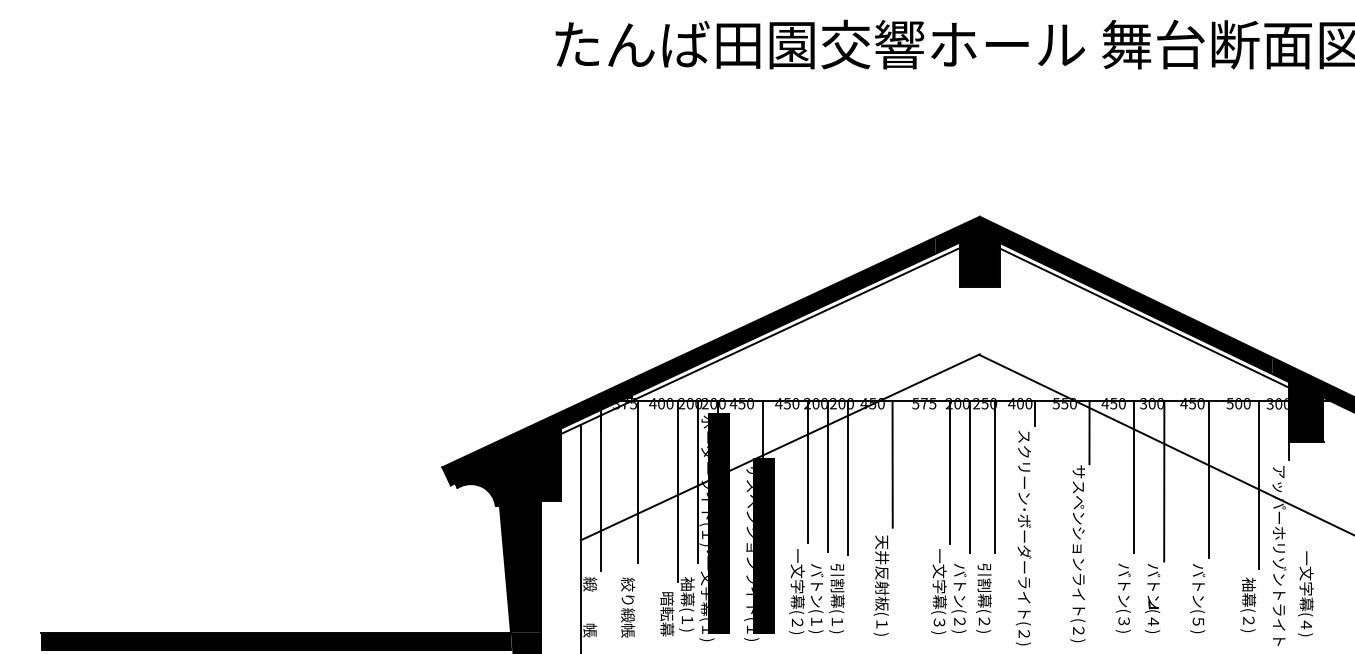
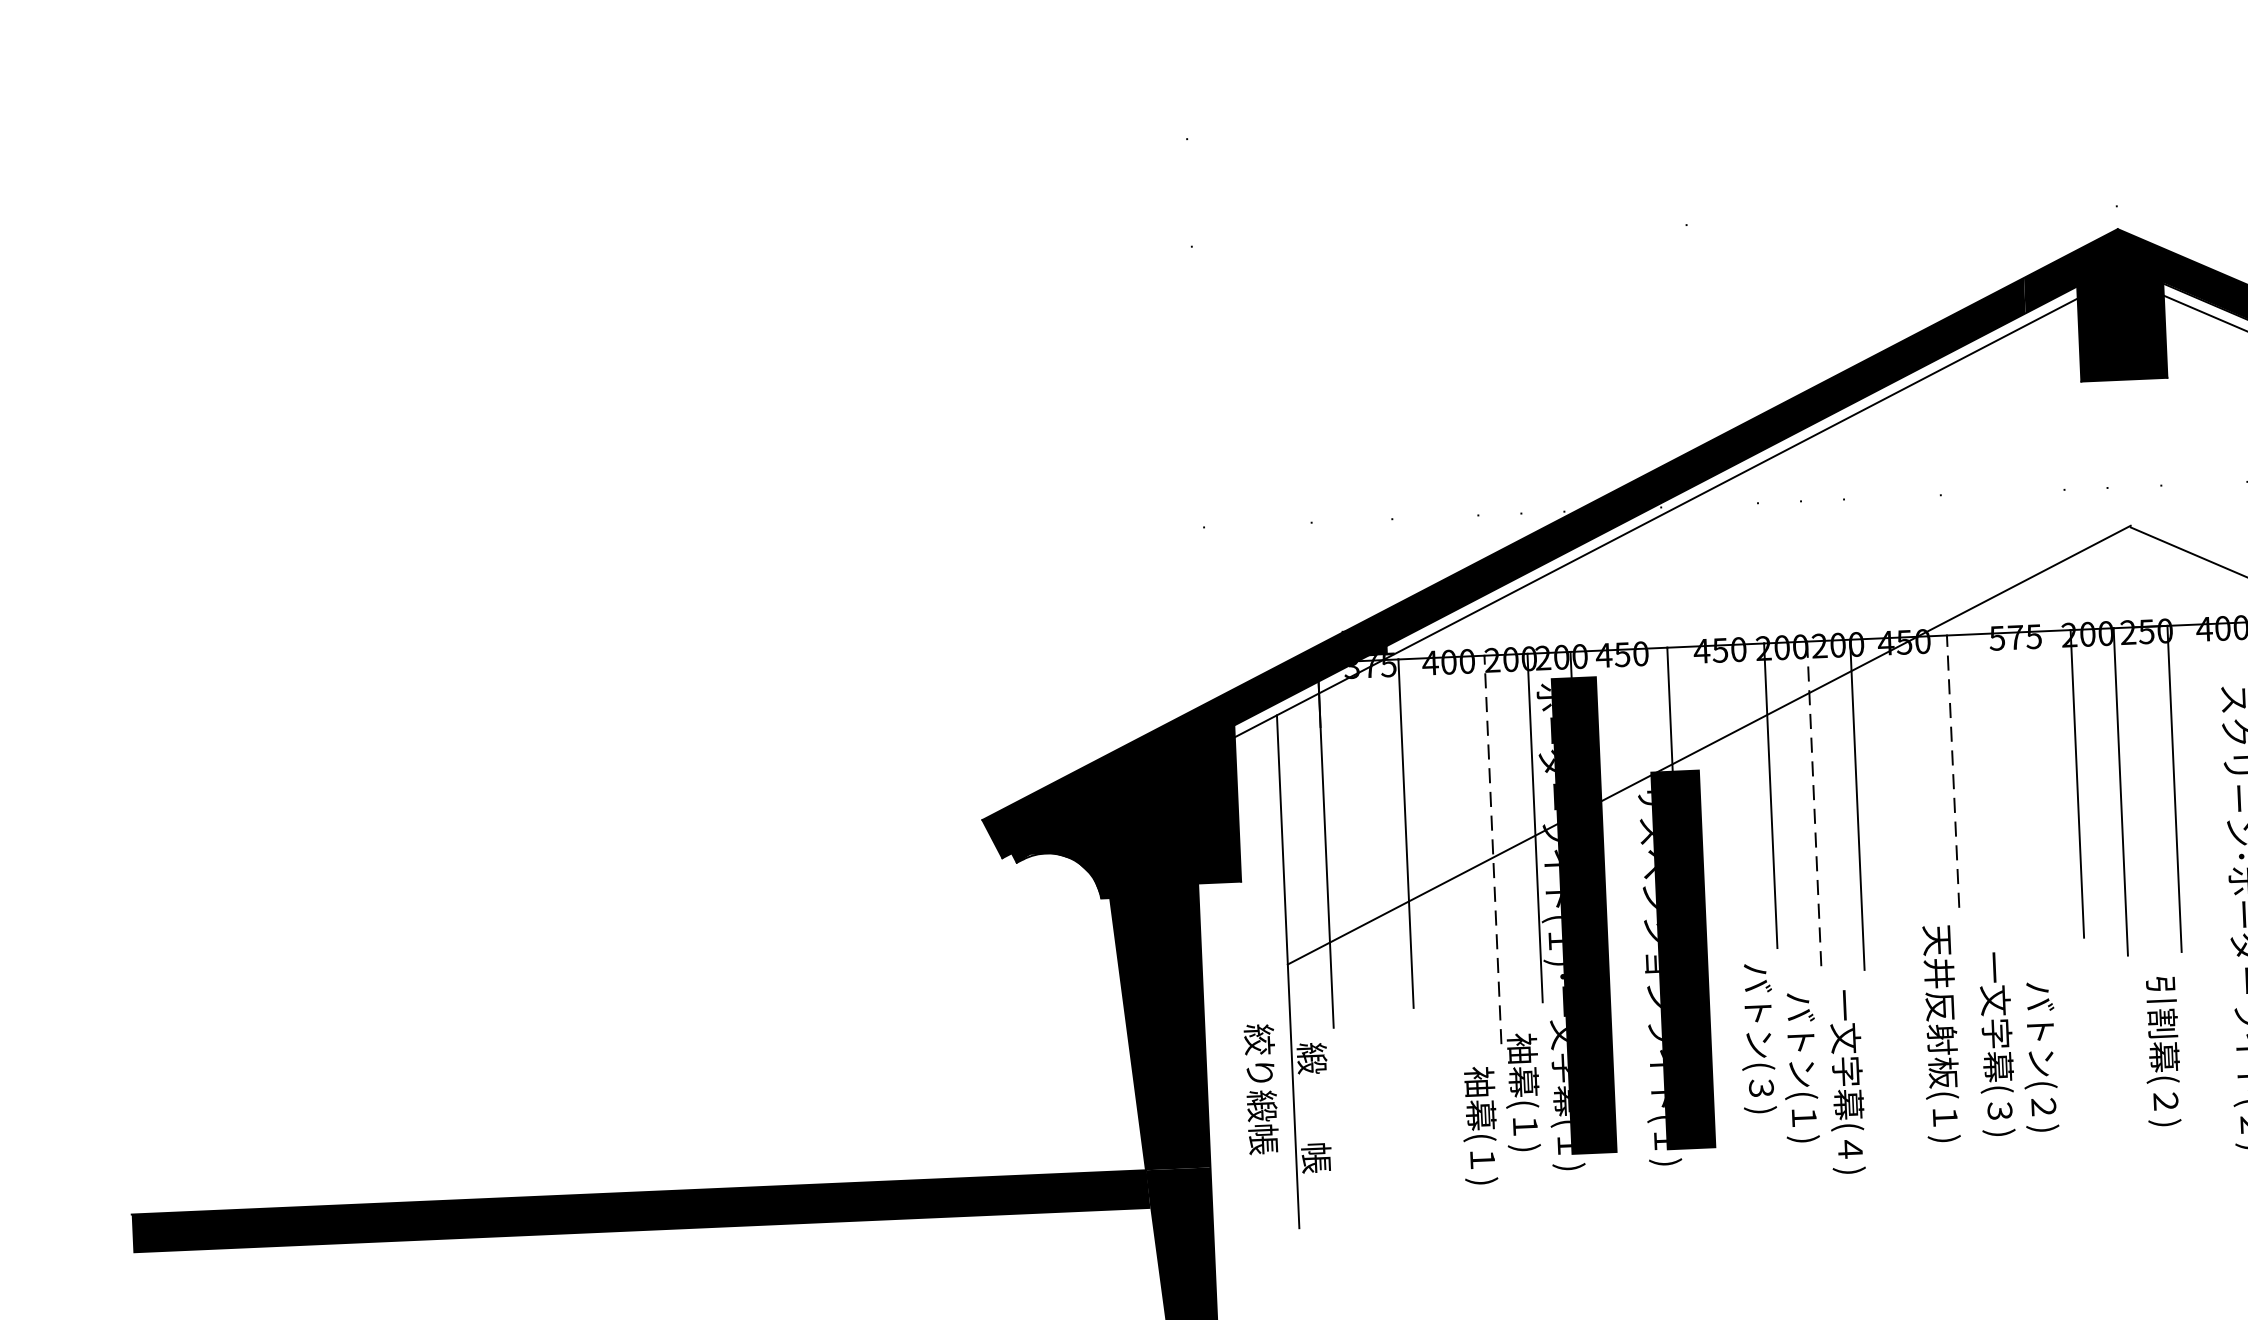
line: (892, 464) -> (1952, 771), solid -> dashed
line: (827, 476) -> (1813, 803), solid -> dashed
line: (678, 490) -> (1493, 847), solid -> dashed
text: (796, 591) -> (1757, 1054), 一文字幕(２) -> バトン(３)
text: (948, 591) -> (2016, 1043), moved
text: (836, 605) -> (1845, 1080), 引割幕(１) -> 一文字幕(４)
text: (628, 607) -> (1262, 1089), moved
text: (666, 618) -> (1479, 1124), 暗転幕 -> 袖幕(１)

